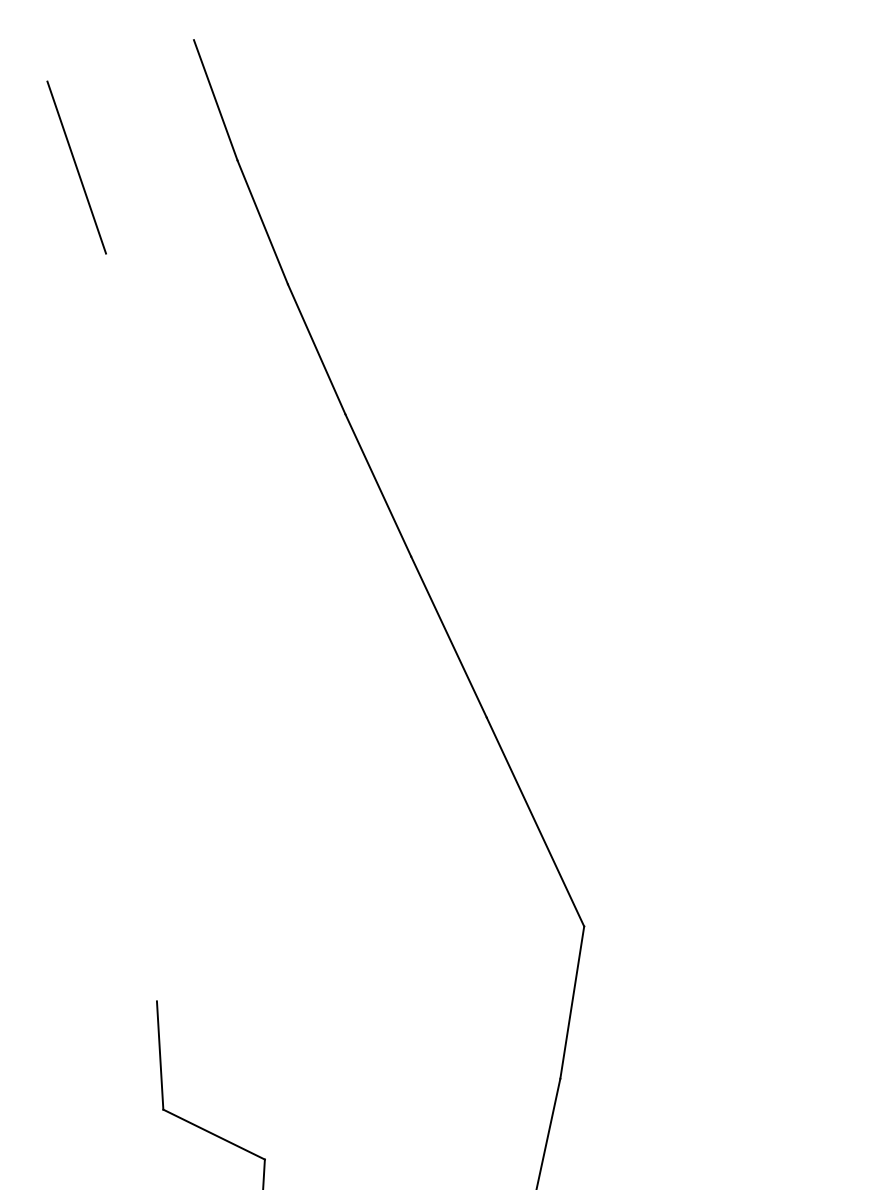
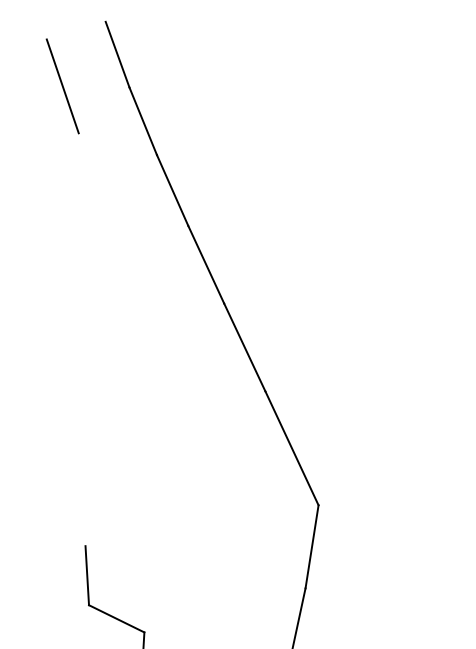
line: (76, 167) -> (62, 86), moved

